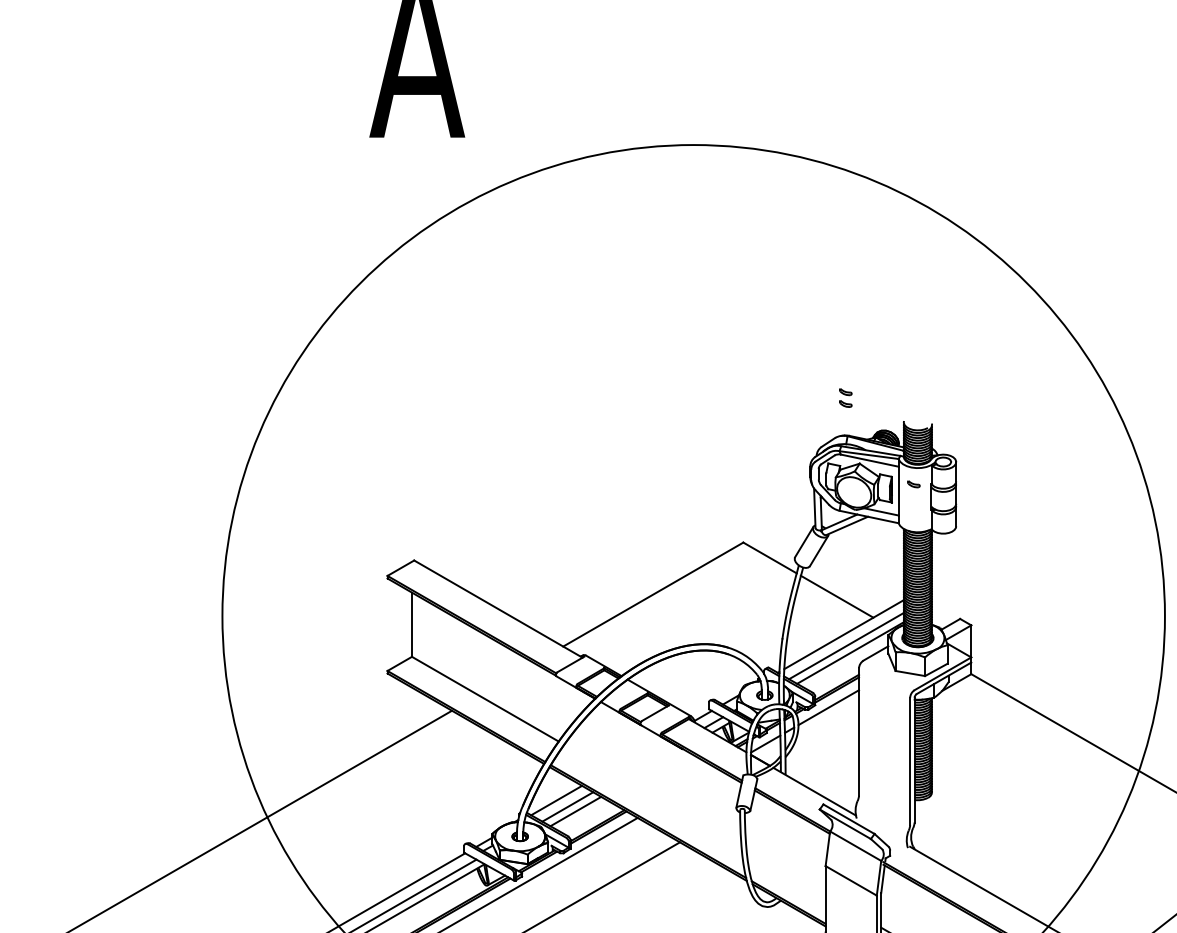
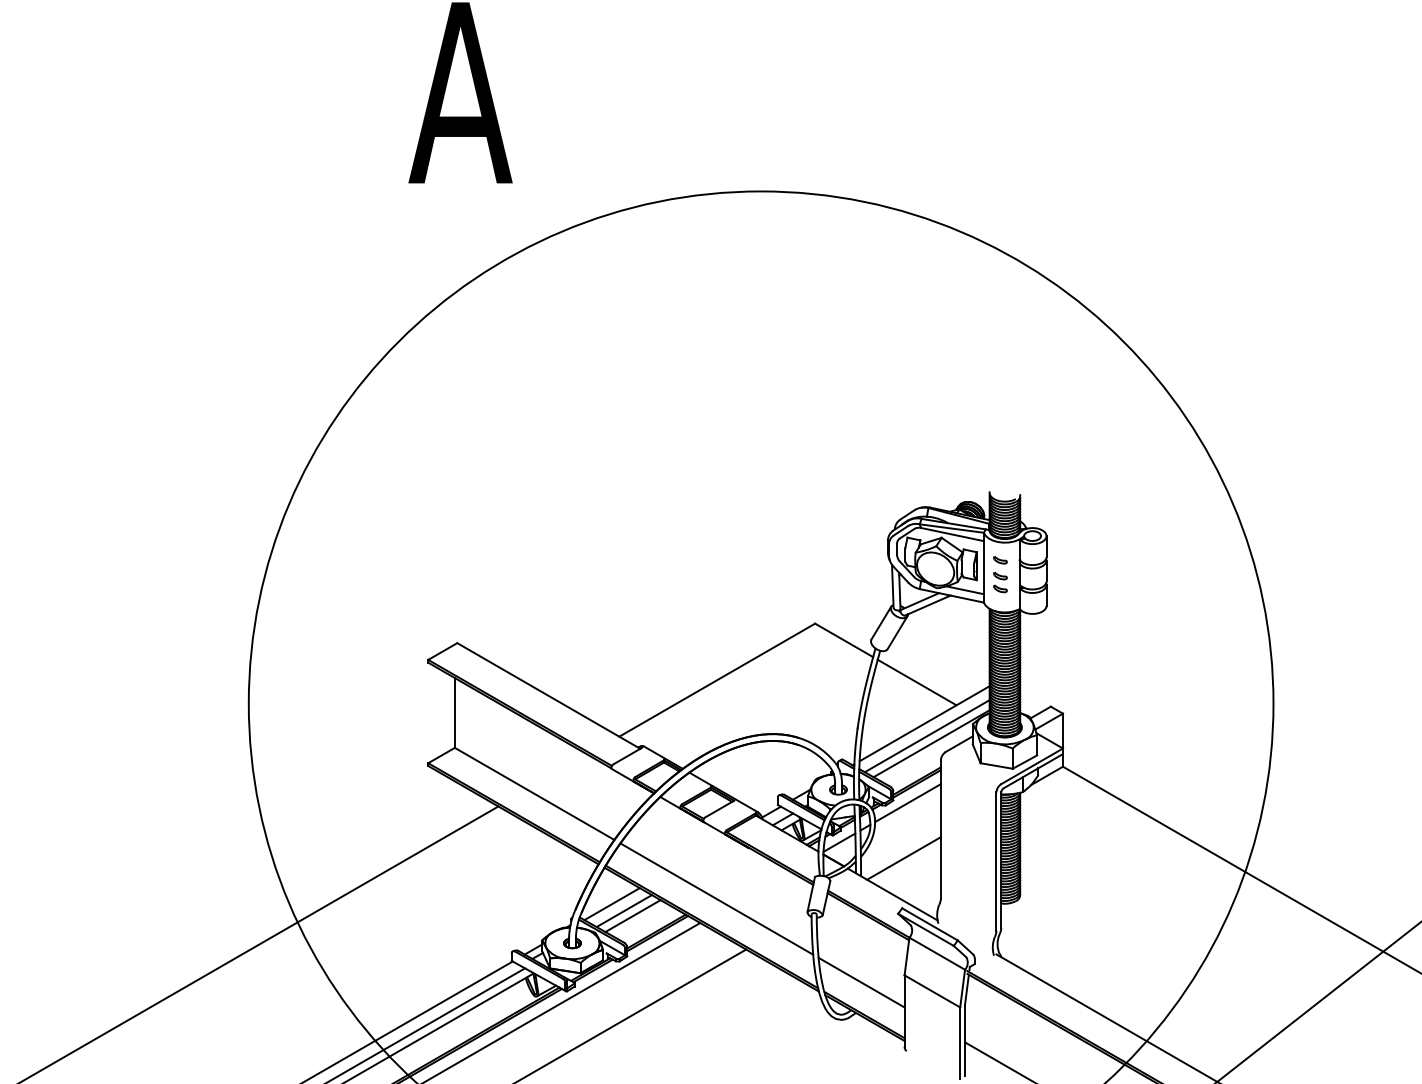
part: (845, 398) -> (1000, 582), moved
line: (824, 758) -> (903, 858), added
line: (652, 795) -> (716, 898), added
line: (786, 872) -> (861, 982), added

